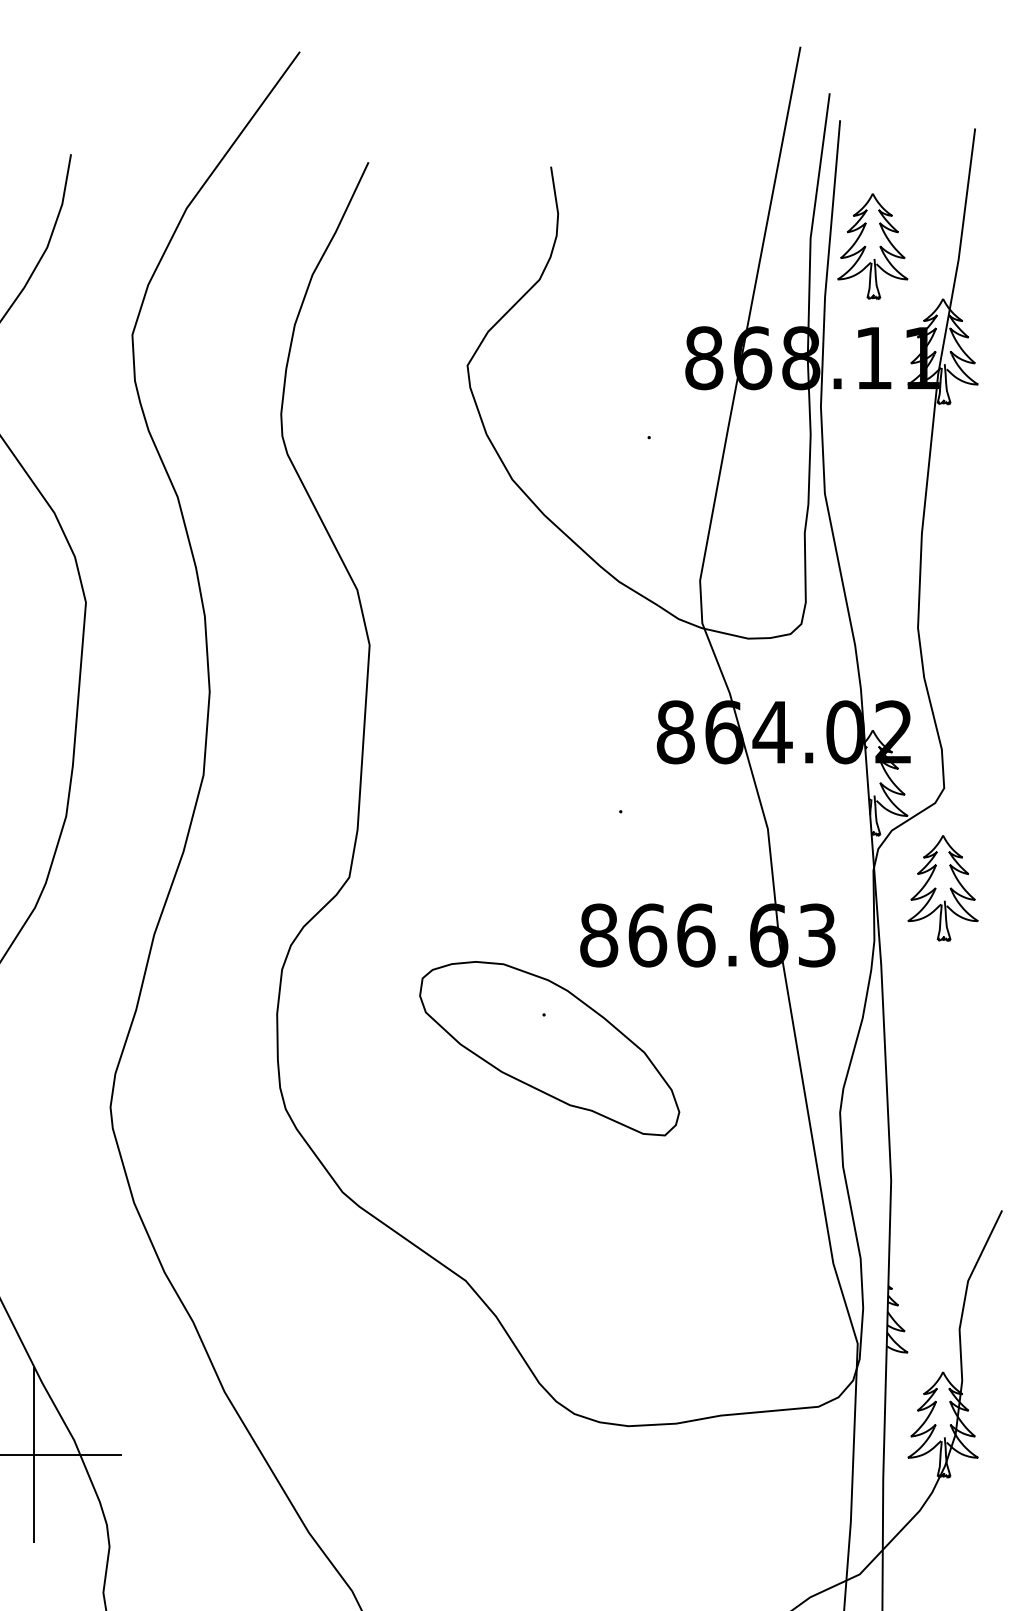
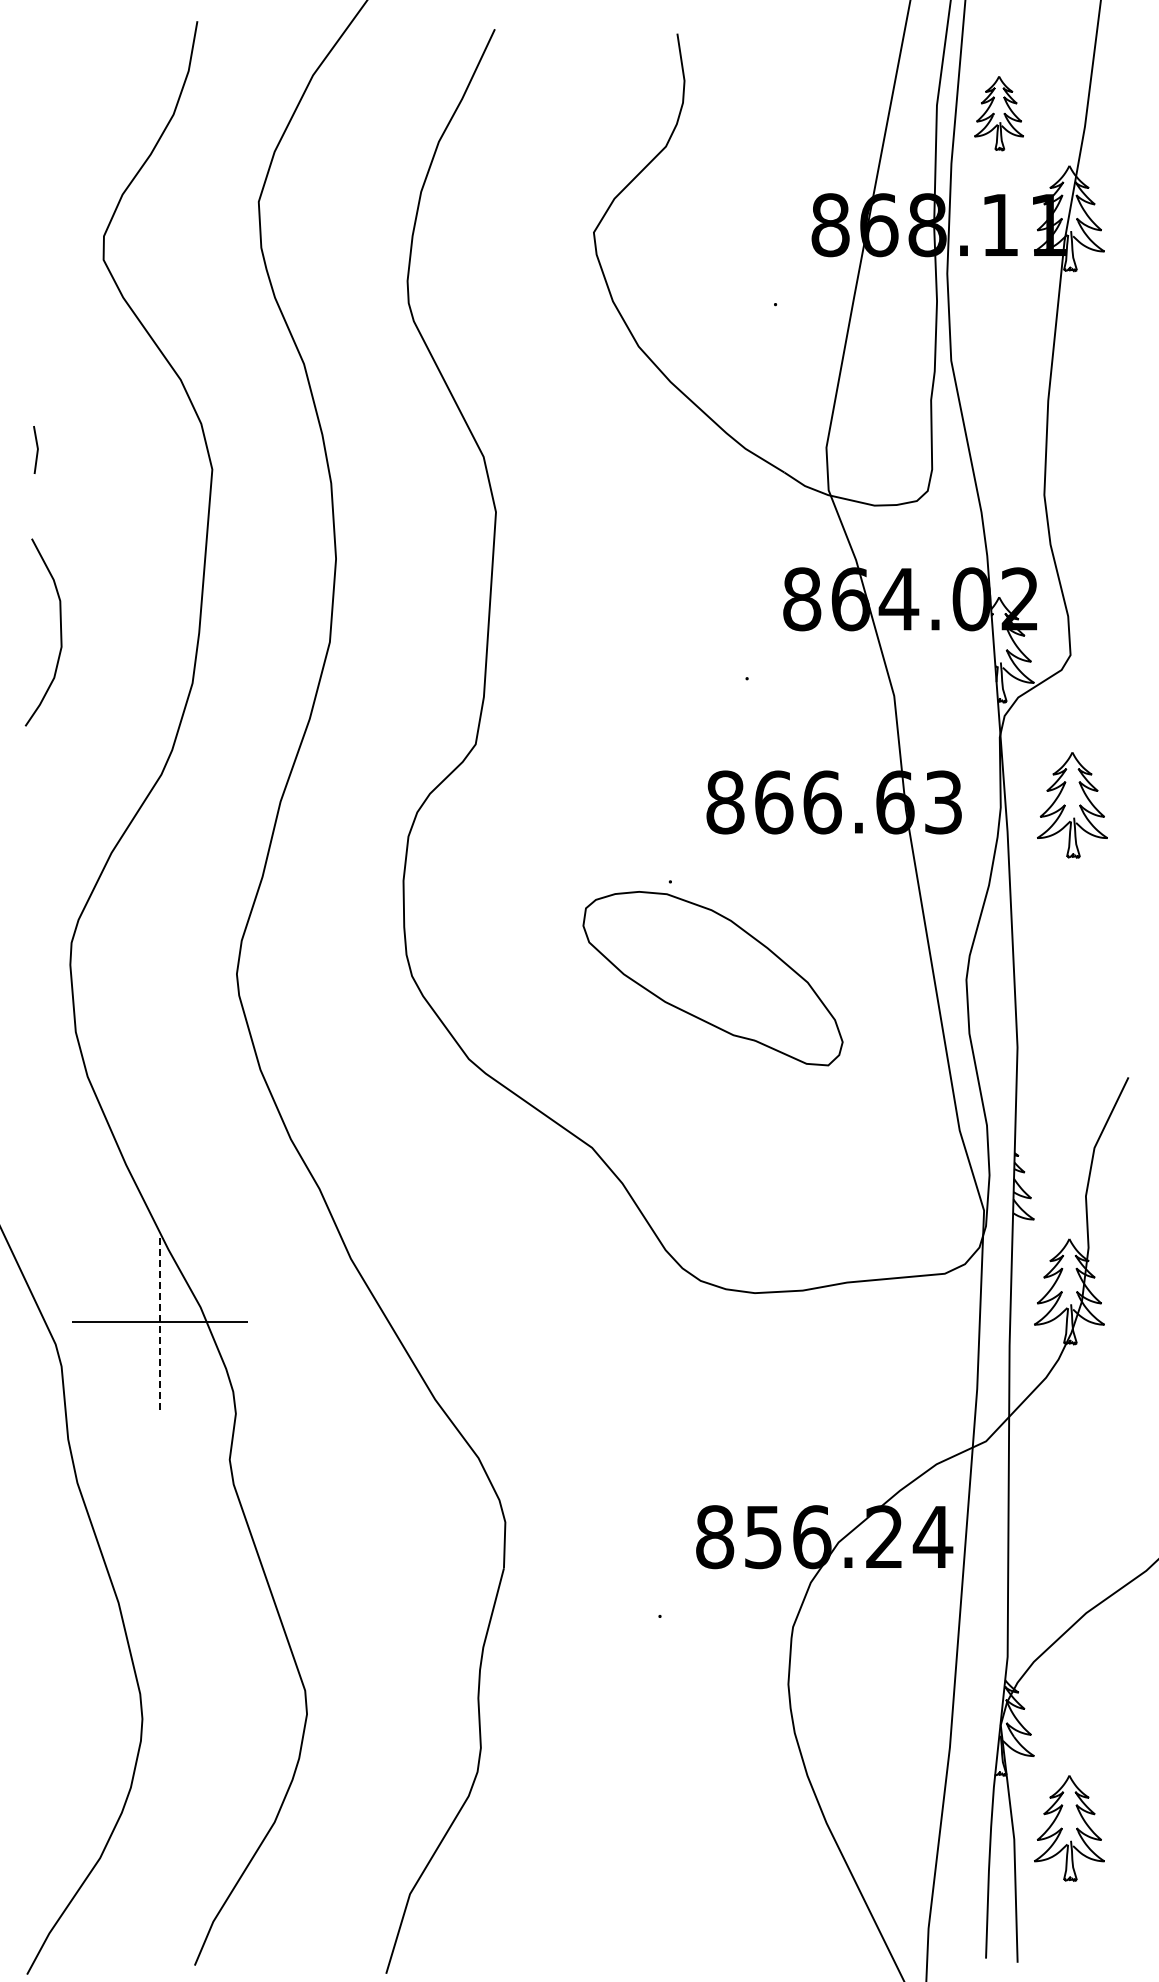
part: (872, 246) -> (998, 113), size x0.7
part: (943, 888) -> (1072, 805), moved
part: (549, 1048) -> (712, 978), moved
line: (33, 1454) -> (159, 1321), solid -> dashed

